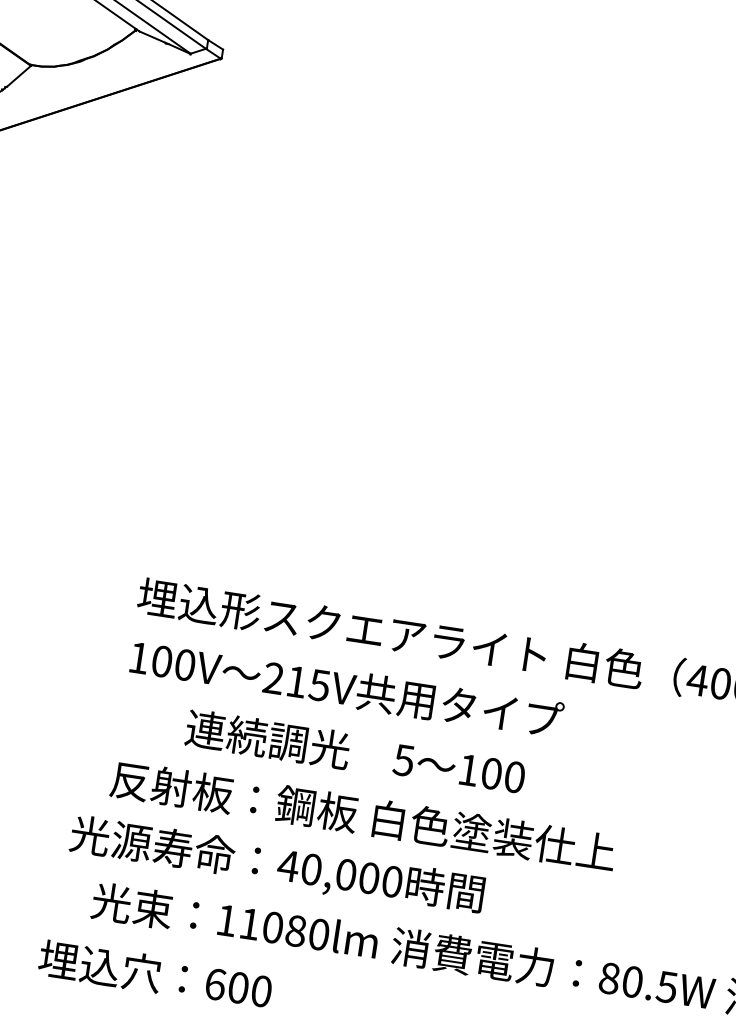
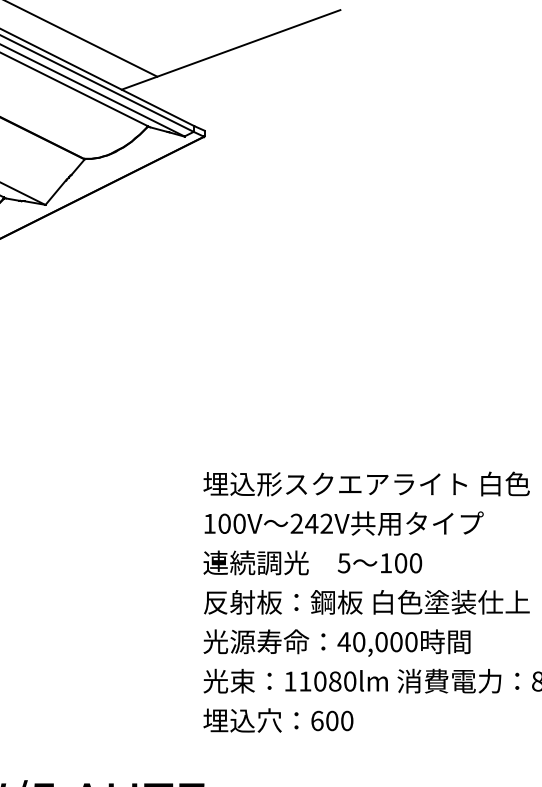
text: (307, 683) -> (318, 523), 215V -> 242V
text: (355, 751) -> (312, 562), moved
text: (276, 864) -> (336, 642), moved
text: (155, 974) -> (278, 720), moved

